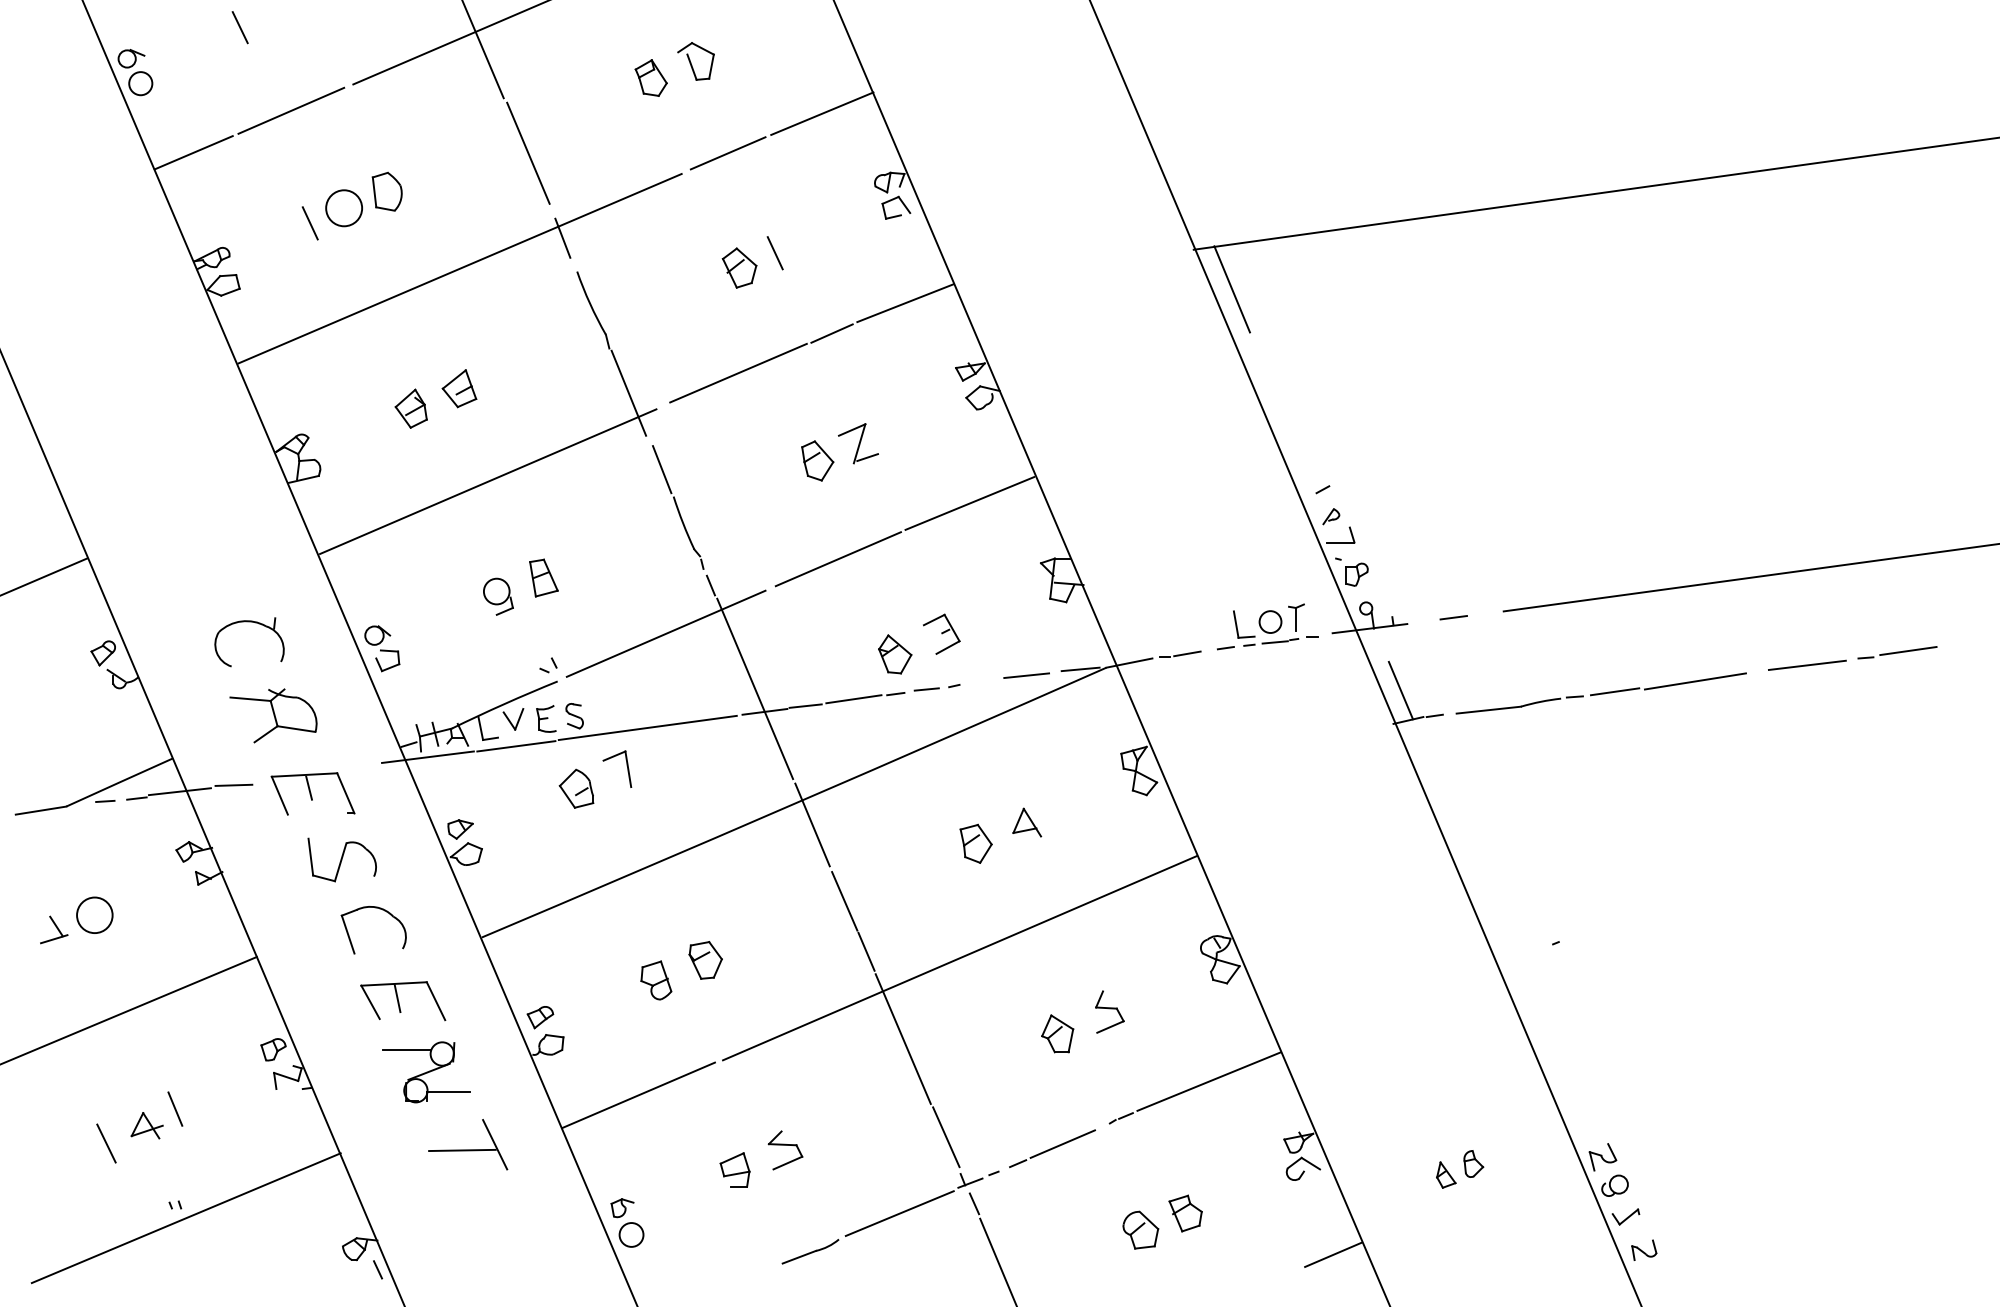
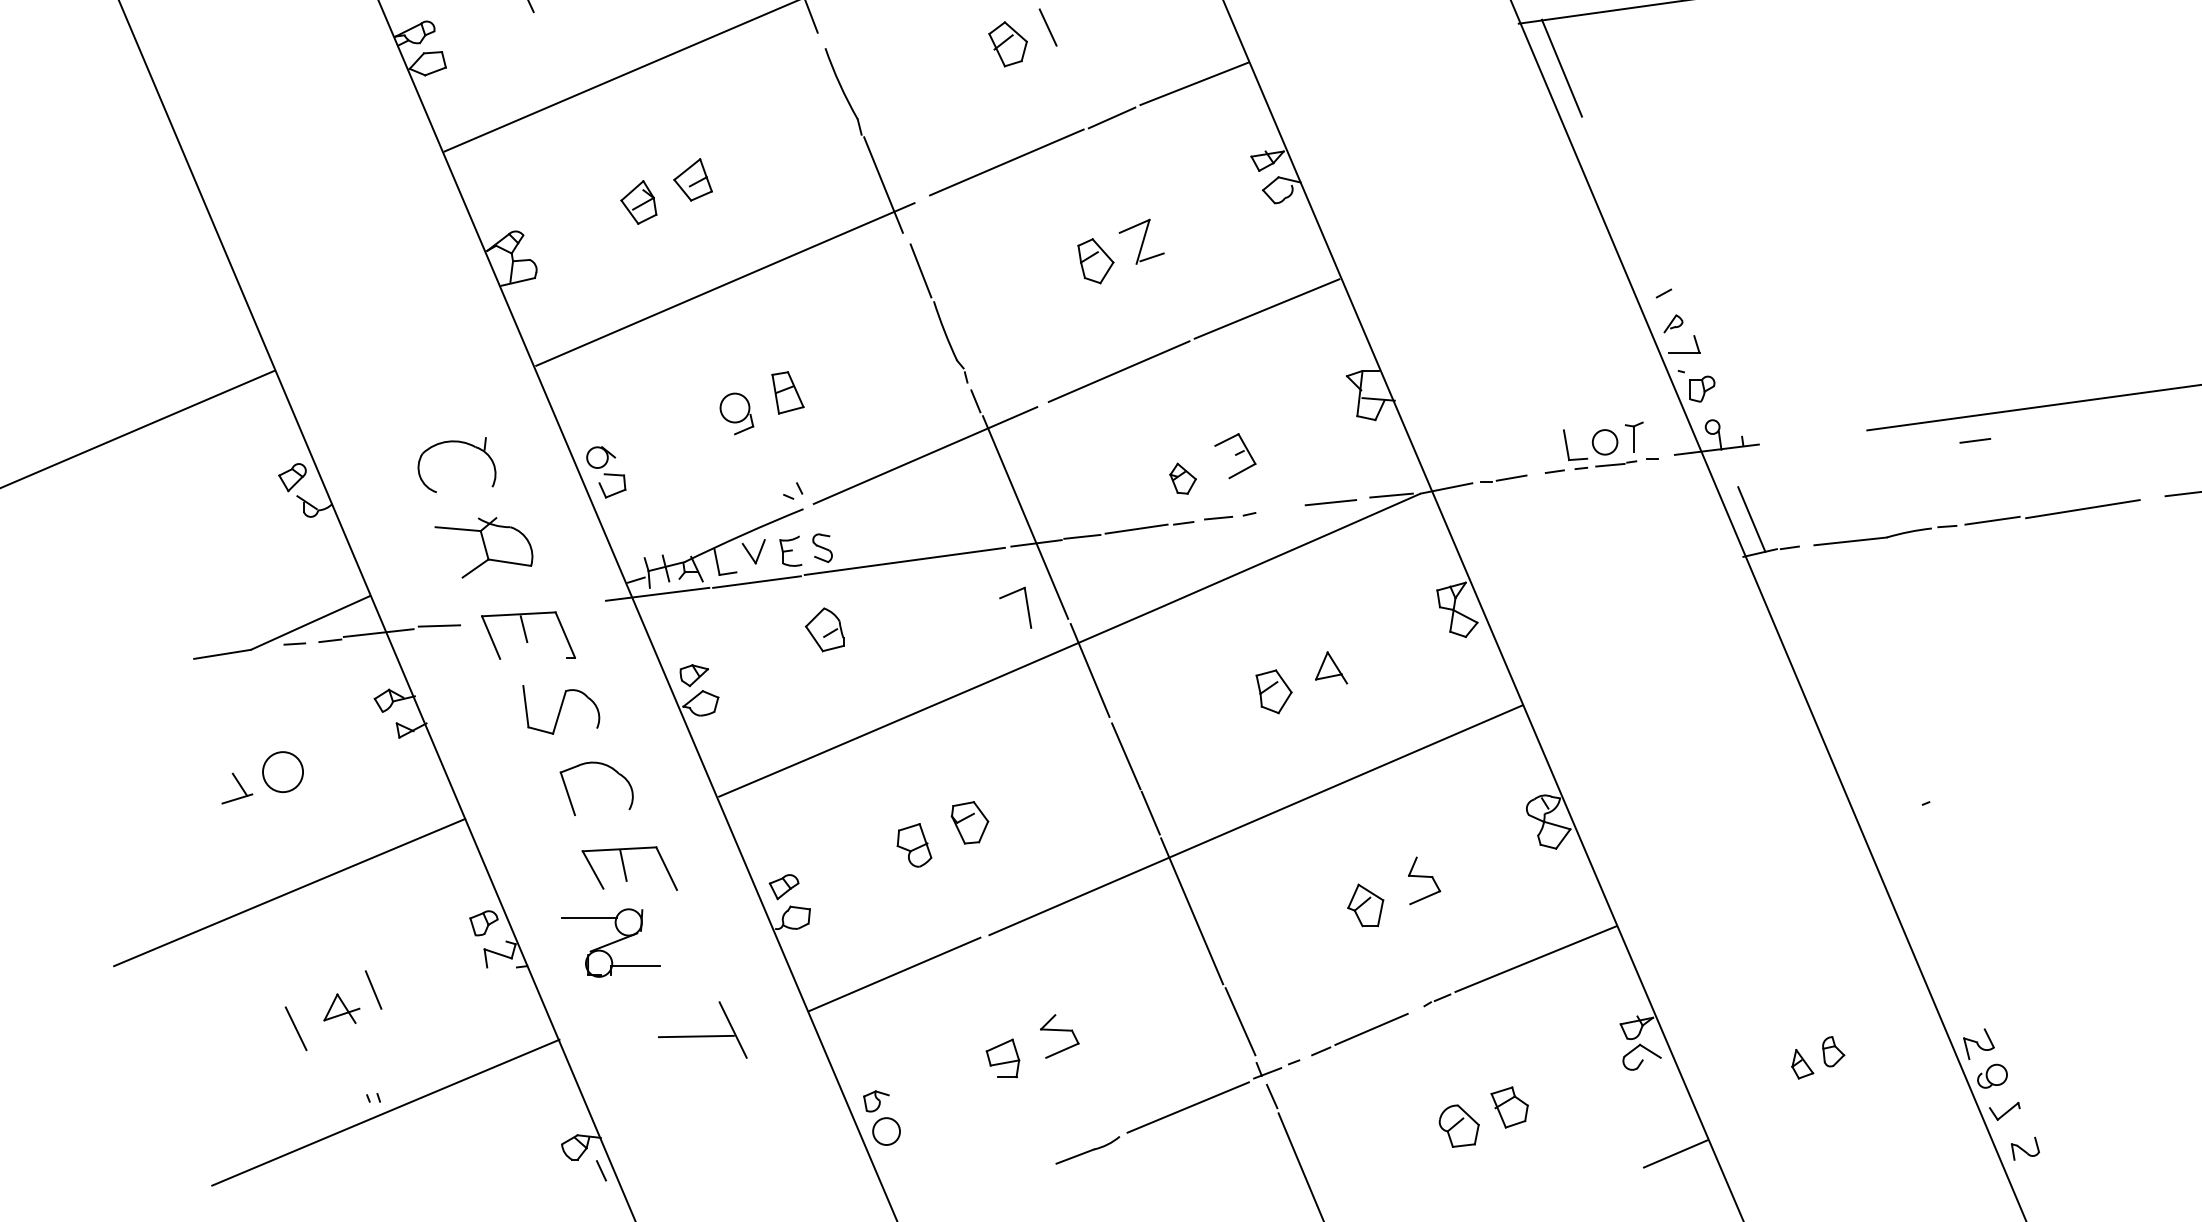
line: (1453, 617) -> (1975, 440), moved
part: (895, 654) -> (1183, 478), size x0.7
part: (626, 765) -> (1025, 603), moved
part: (426, 1072) -> (611, 943), moved

